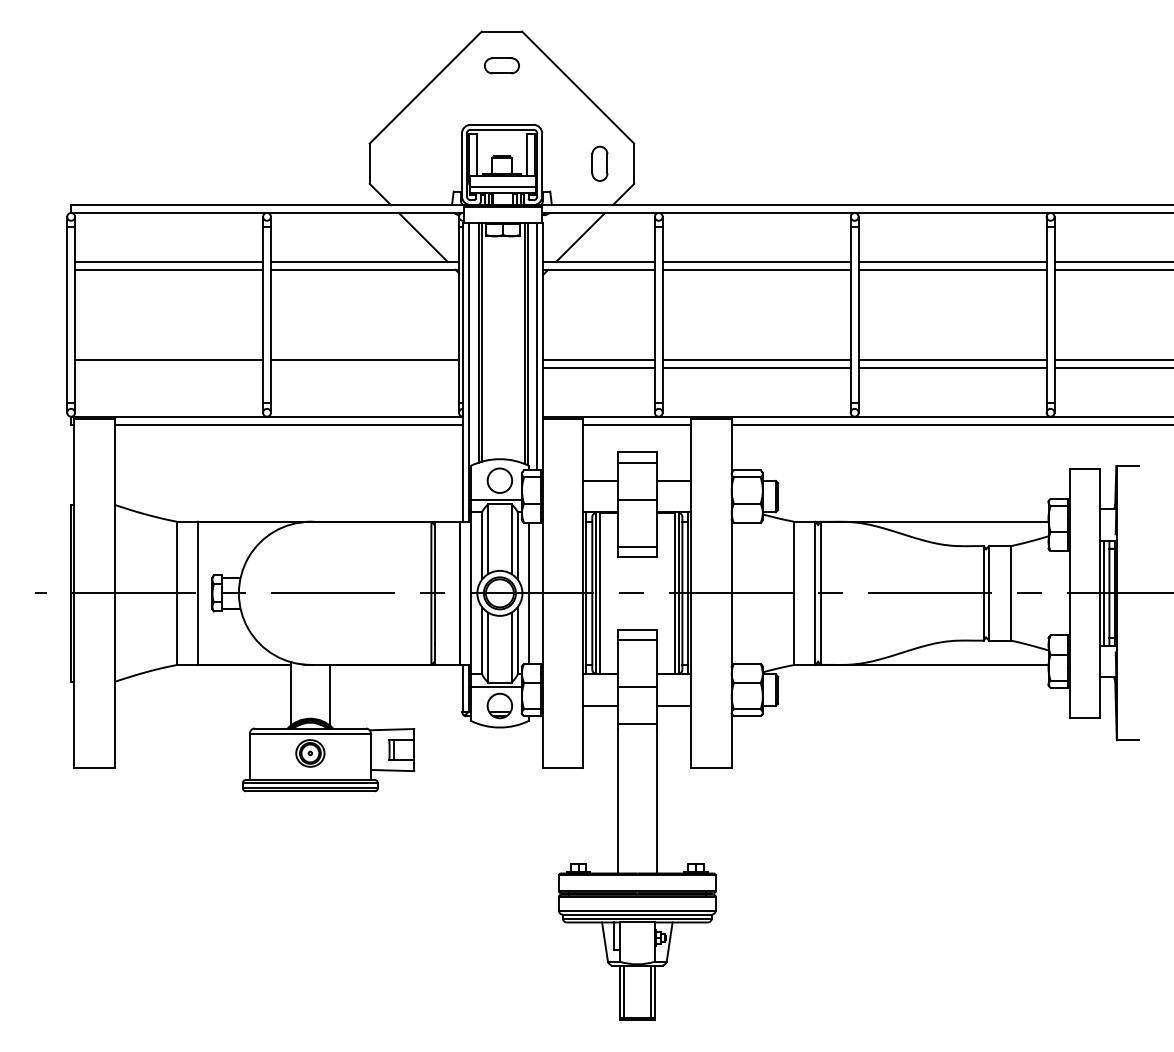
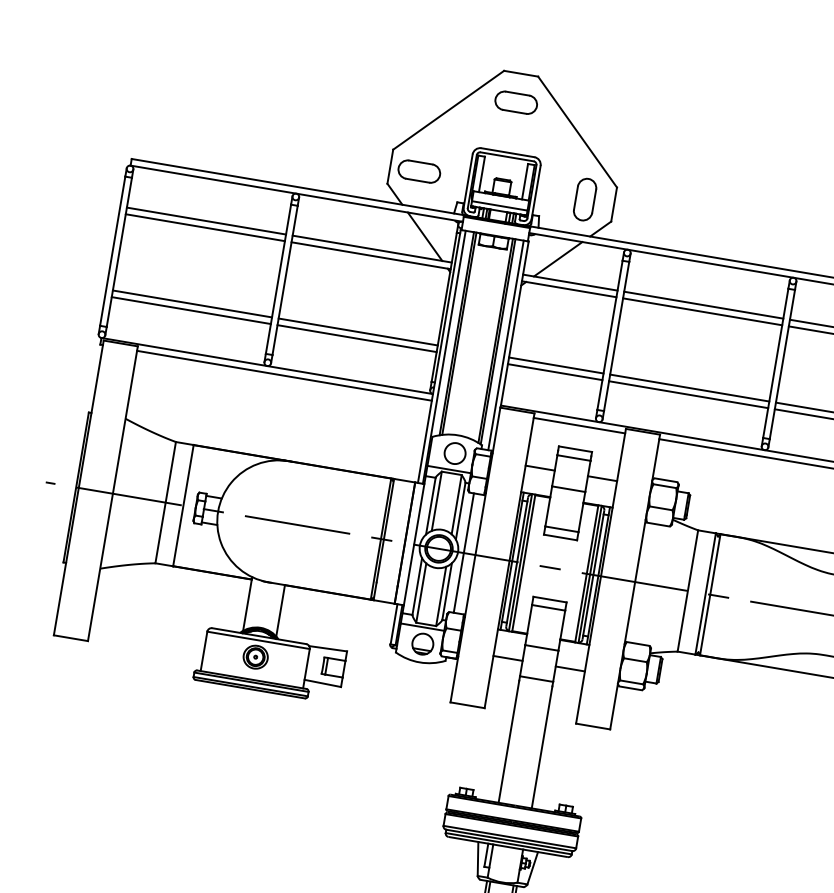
part: (501, 65) -> (515, 102), size x1.43
part: (403, 163) -> (418, 171), added
part: (599, 163) -> (584, 199), size x1.43
line: (169, 367) -> (191, 310), added
line: (364, 367) -> (356, 338), added

